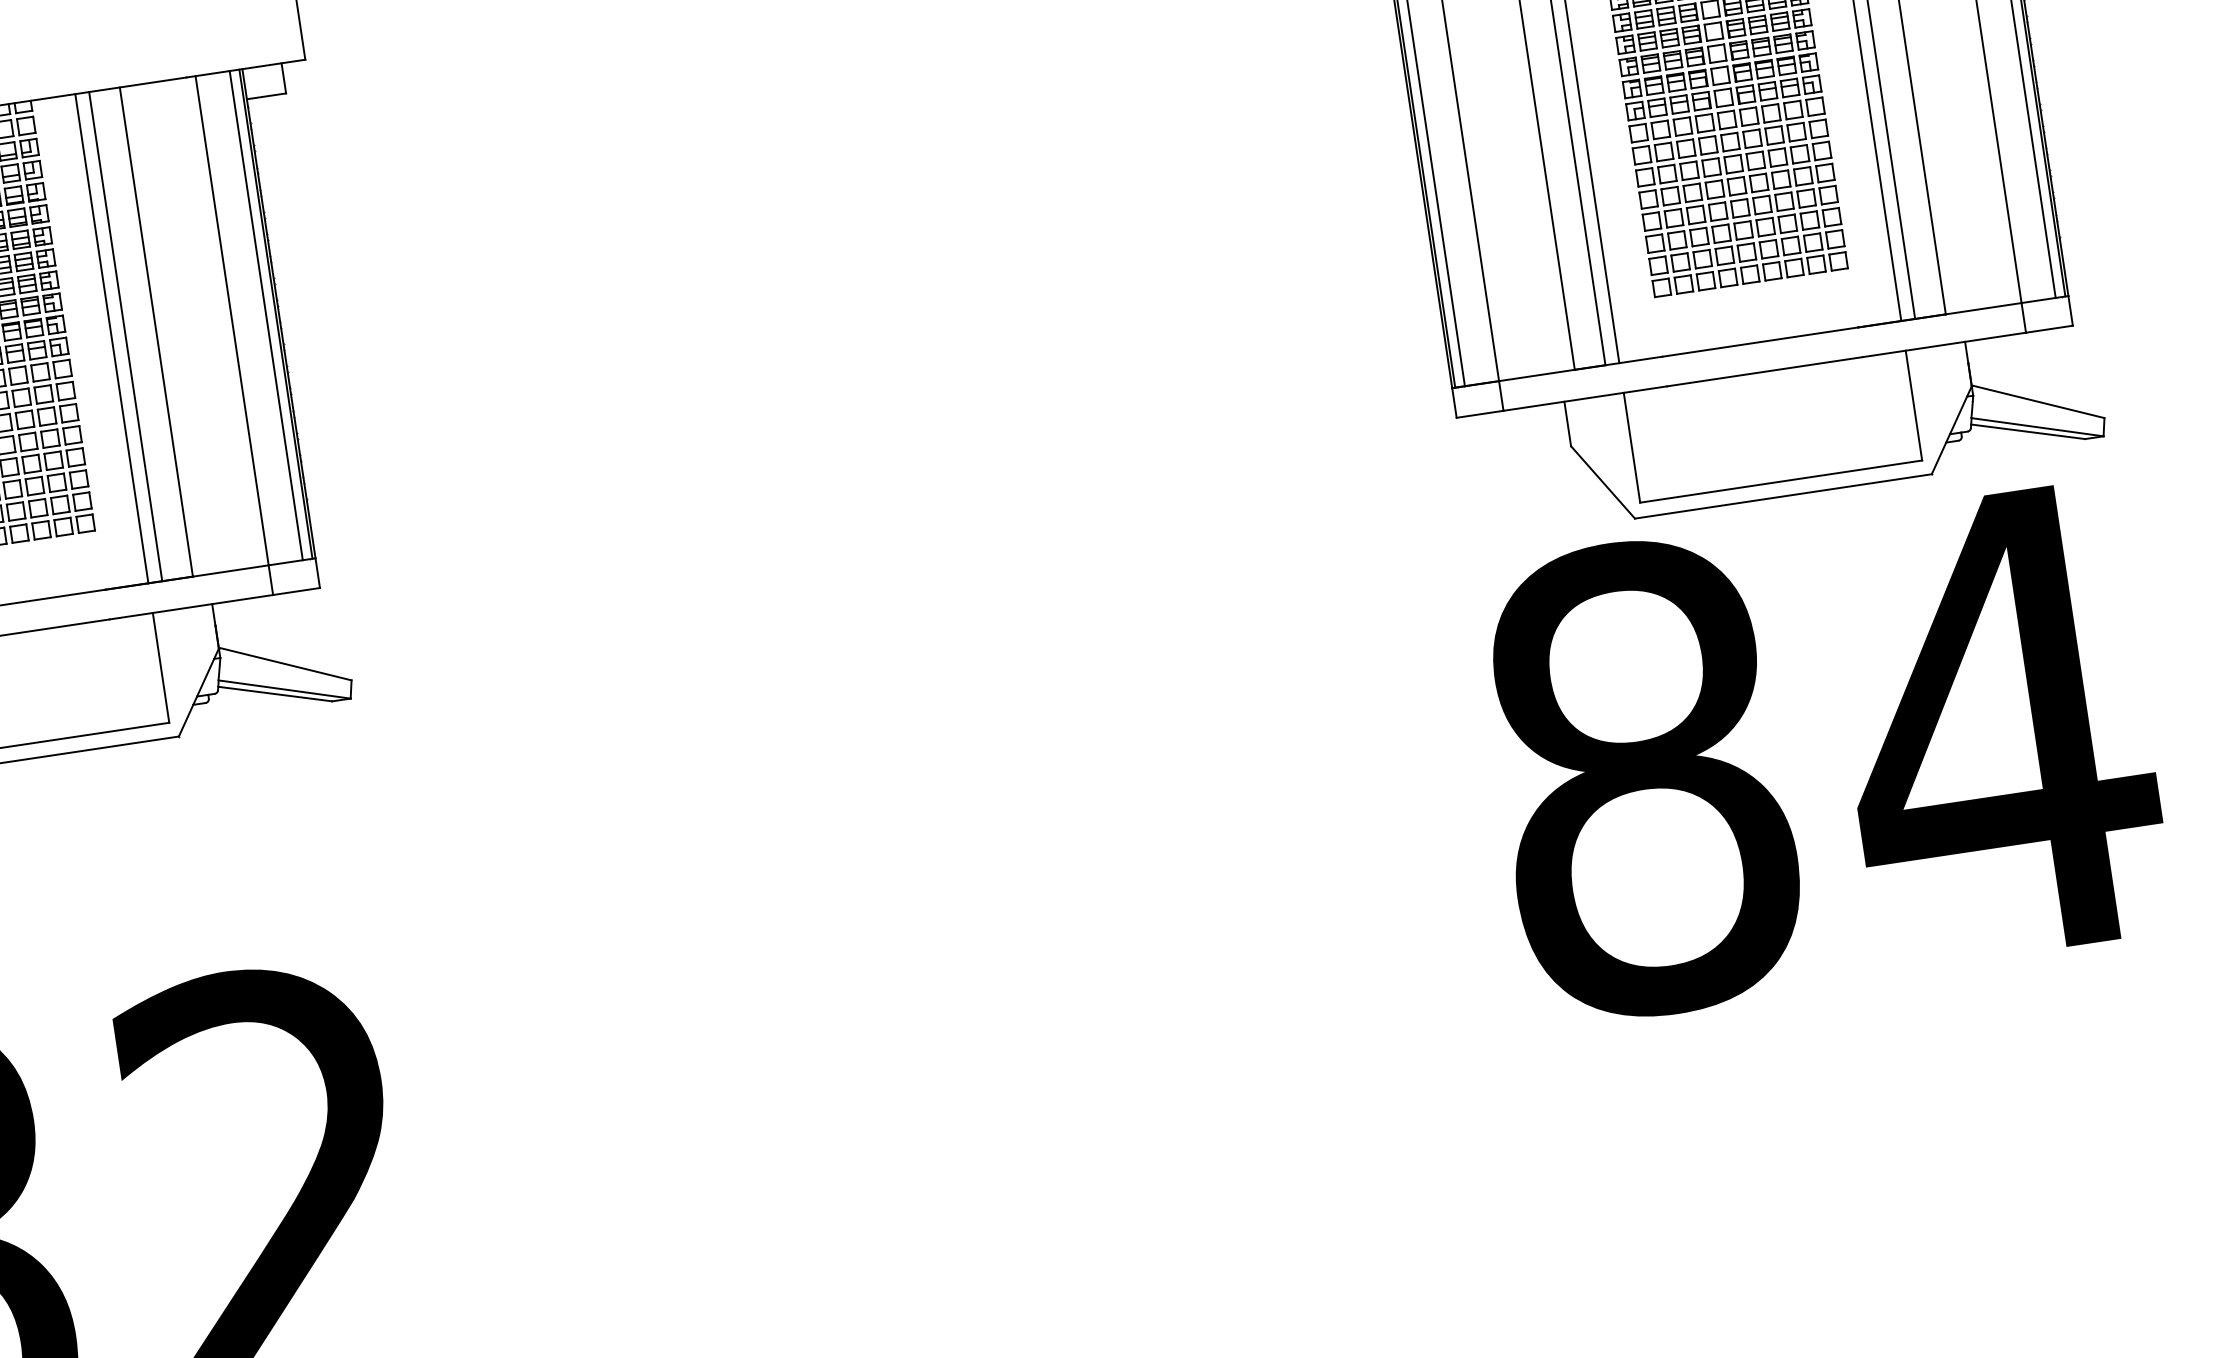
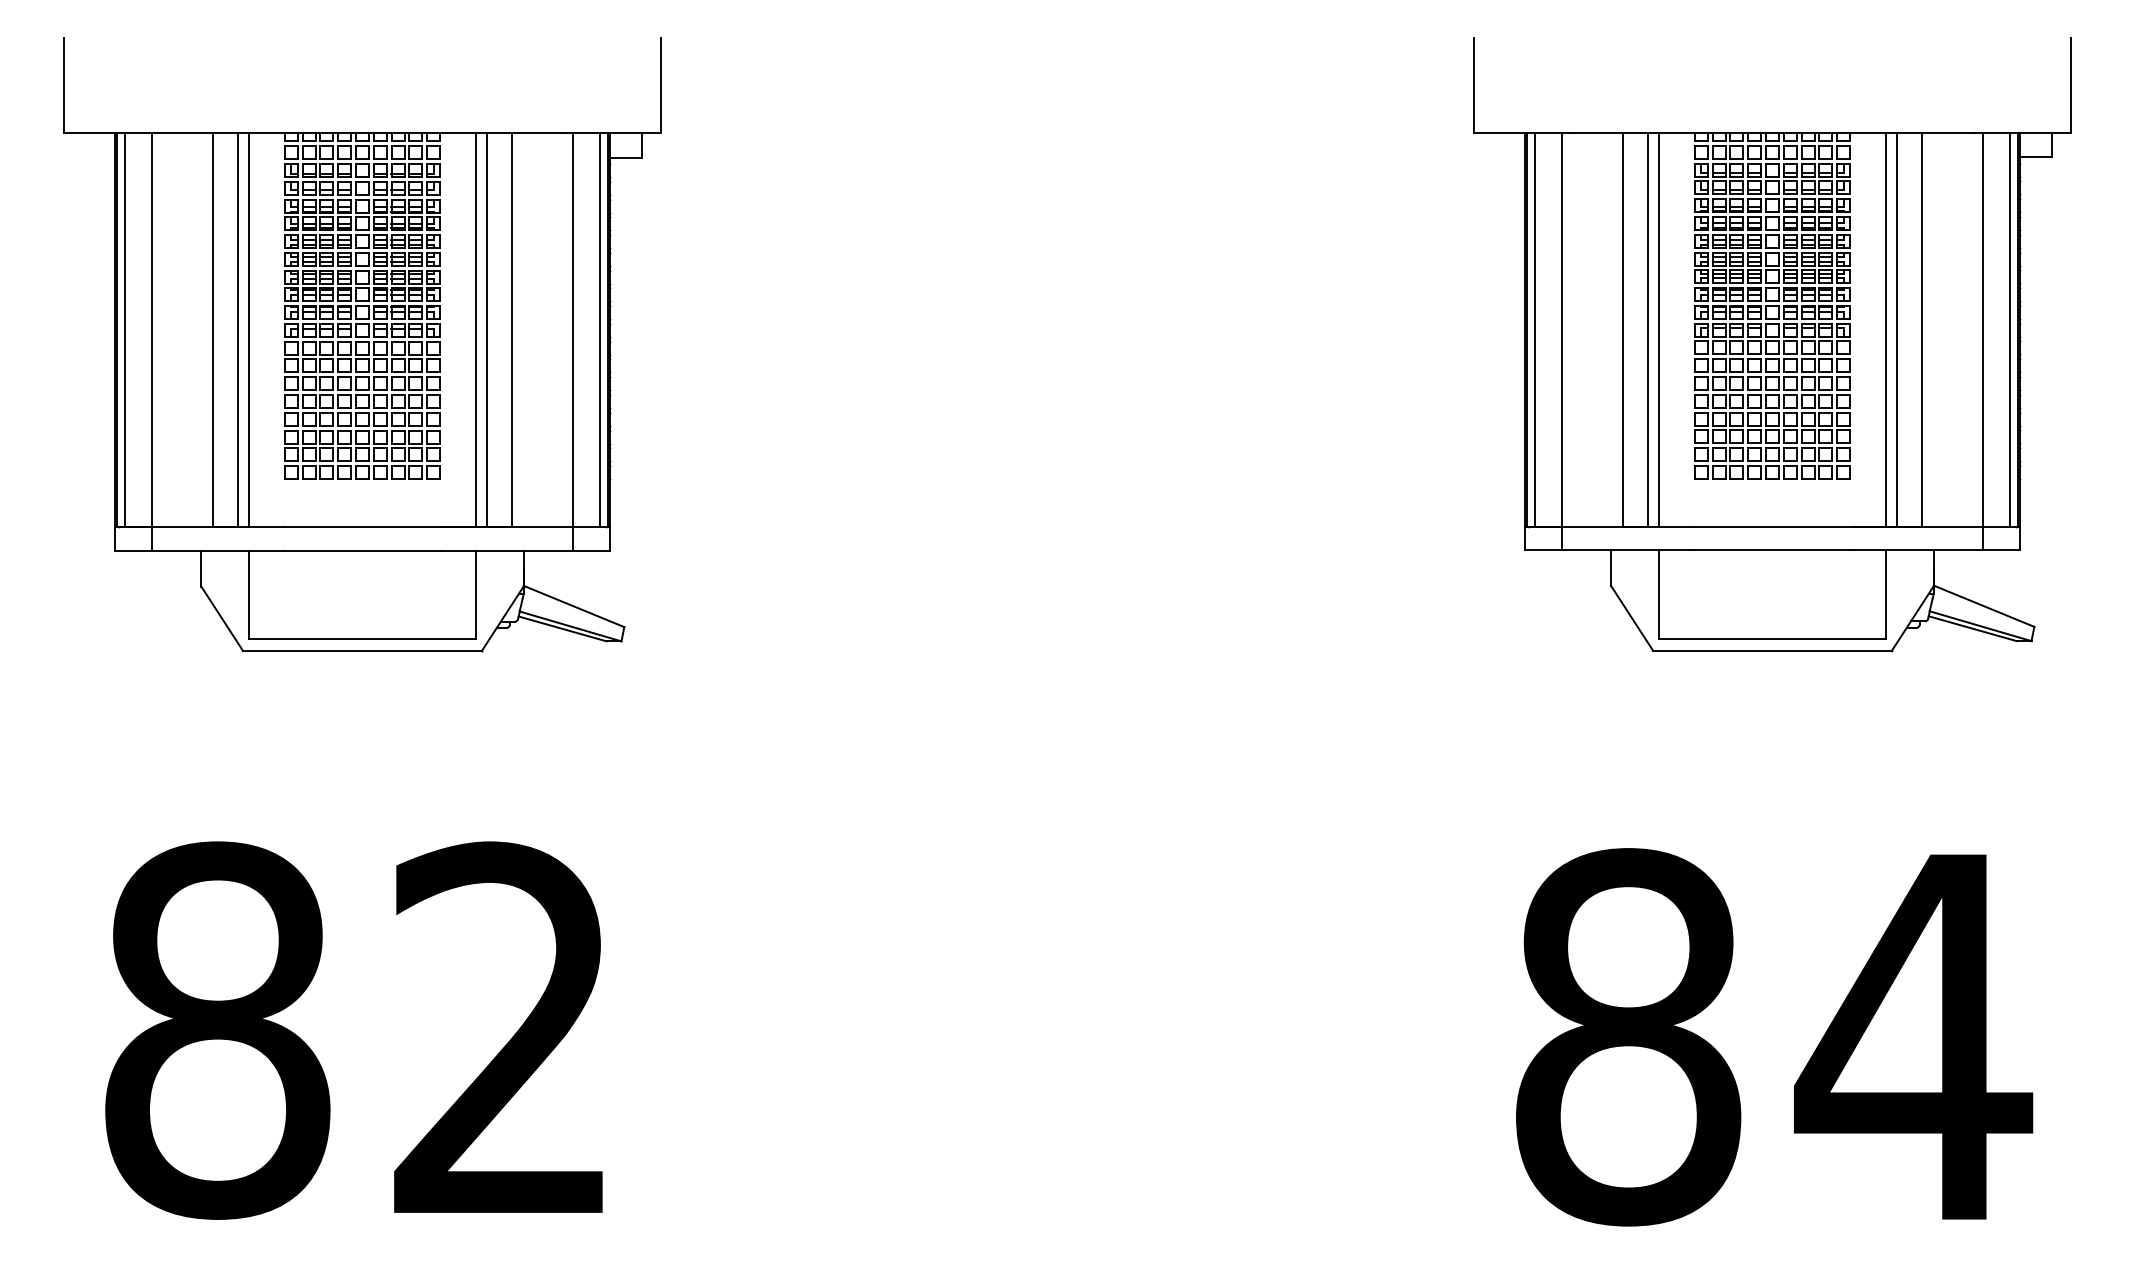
text: (1824, 751) -> (1774, 1037), moved

